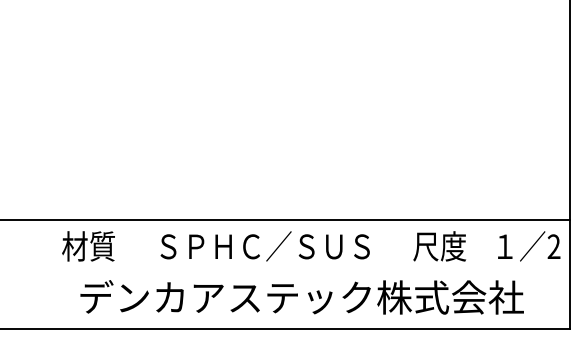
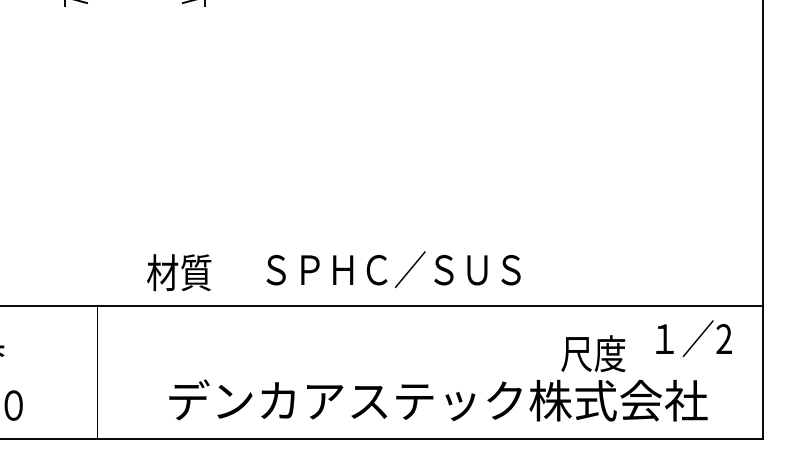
text: (88, 246) -> (179, 272), moved
text: (265, 246) -> (393, 269), moved
text: (439, 246) -> (593, 353), moved
text: (528, 246) -> (693, 338), moved

